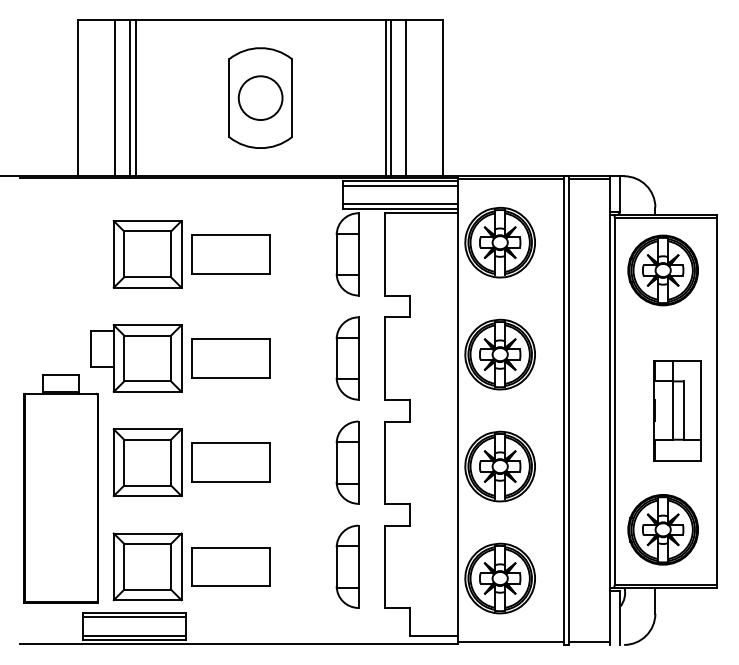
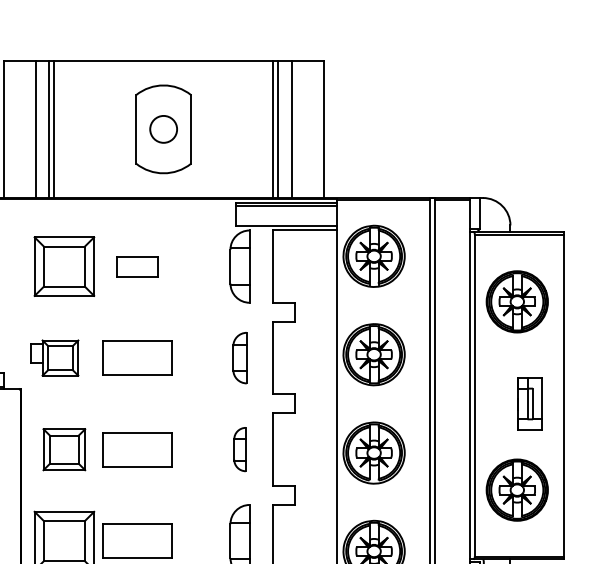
circle: (260, 98) -> (163, 129), size x0.7
line: (399, 204) -> (285, 222), removed
part: (230, 254) -> (137, 266), size x0.6
part: (662, 270) -> (516, 301), moved
part: (136, 358) -> (54, 358), size x0.6
part: (347, 358) -> (239, 358), size x0.7
part: (677, 410) -> (529, 403), size x0.6
part: (147, 462) -> (64, 449), size x0.7
part: (347, 462) -> (239, 449), size x0.6
part: (662, 529) -> (516, 489), moved

